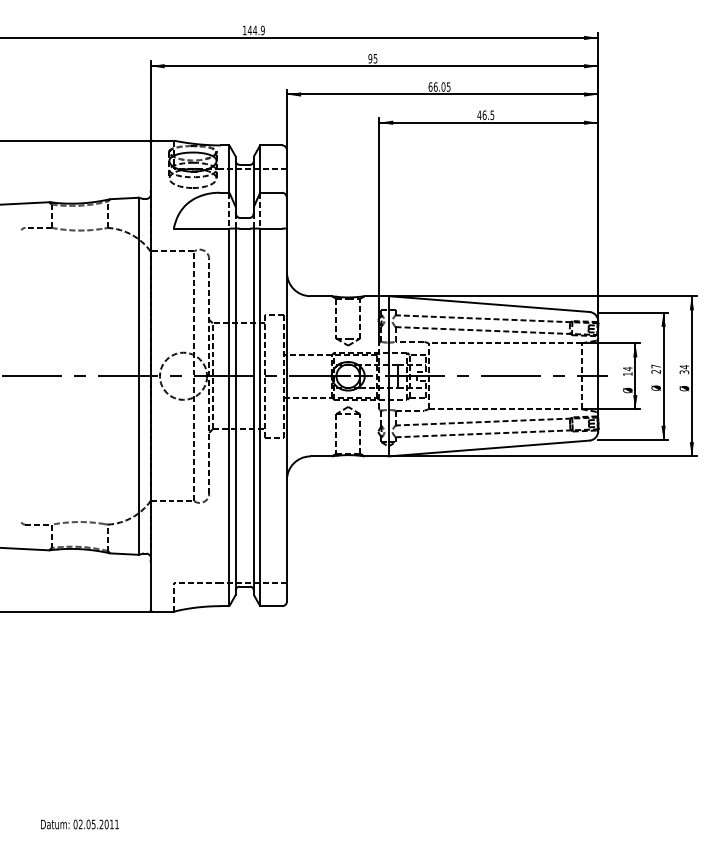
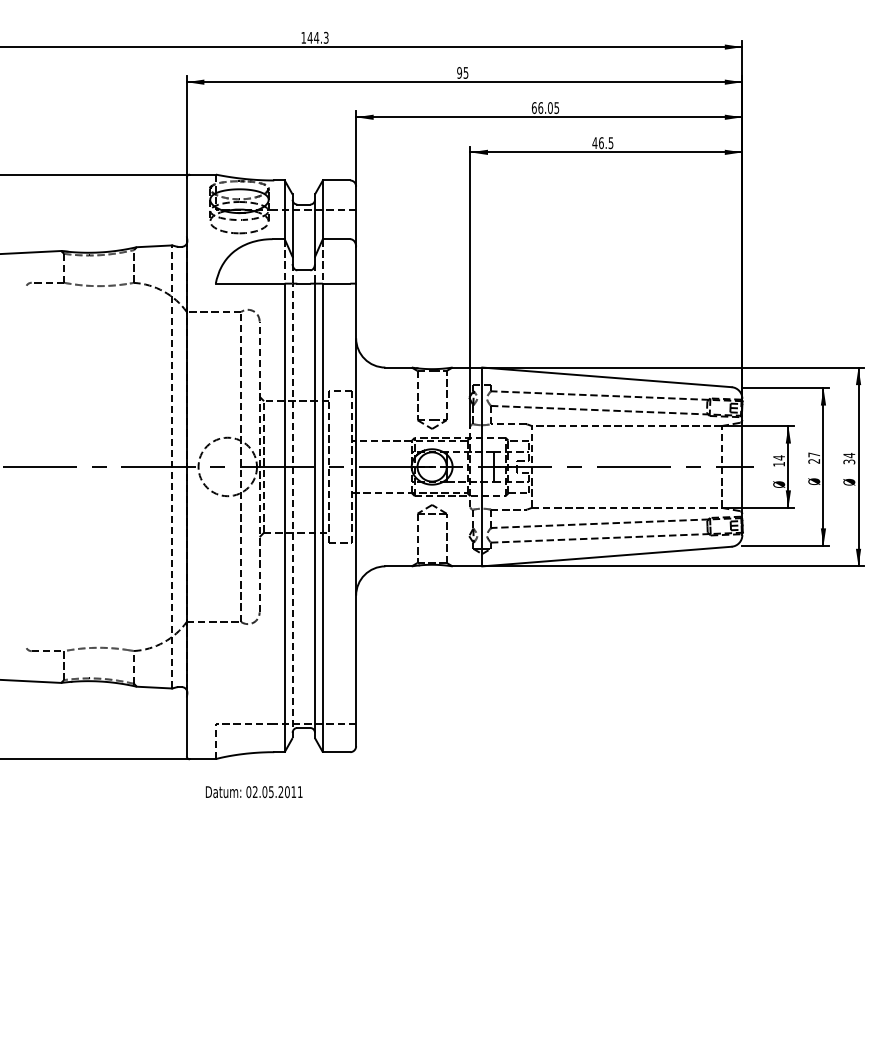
text: (262, 30) -> (325, 37), 144.9 -> 144.3
line: (138, 375) -> (172, 466), solid -> dashed
line: (235, 411) -> (292, 510), solid -> dashed
text: (79, 824) -> (253, 792), moved

